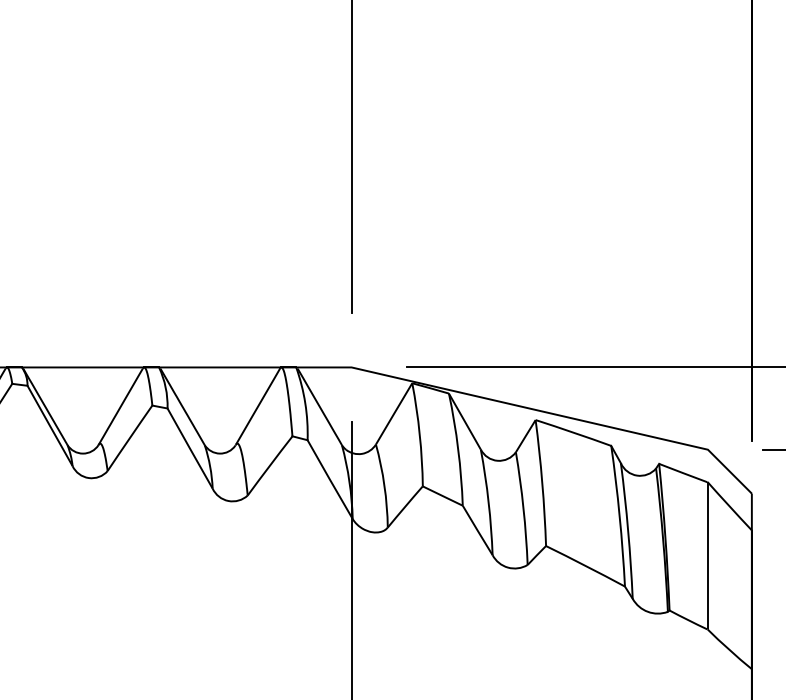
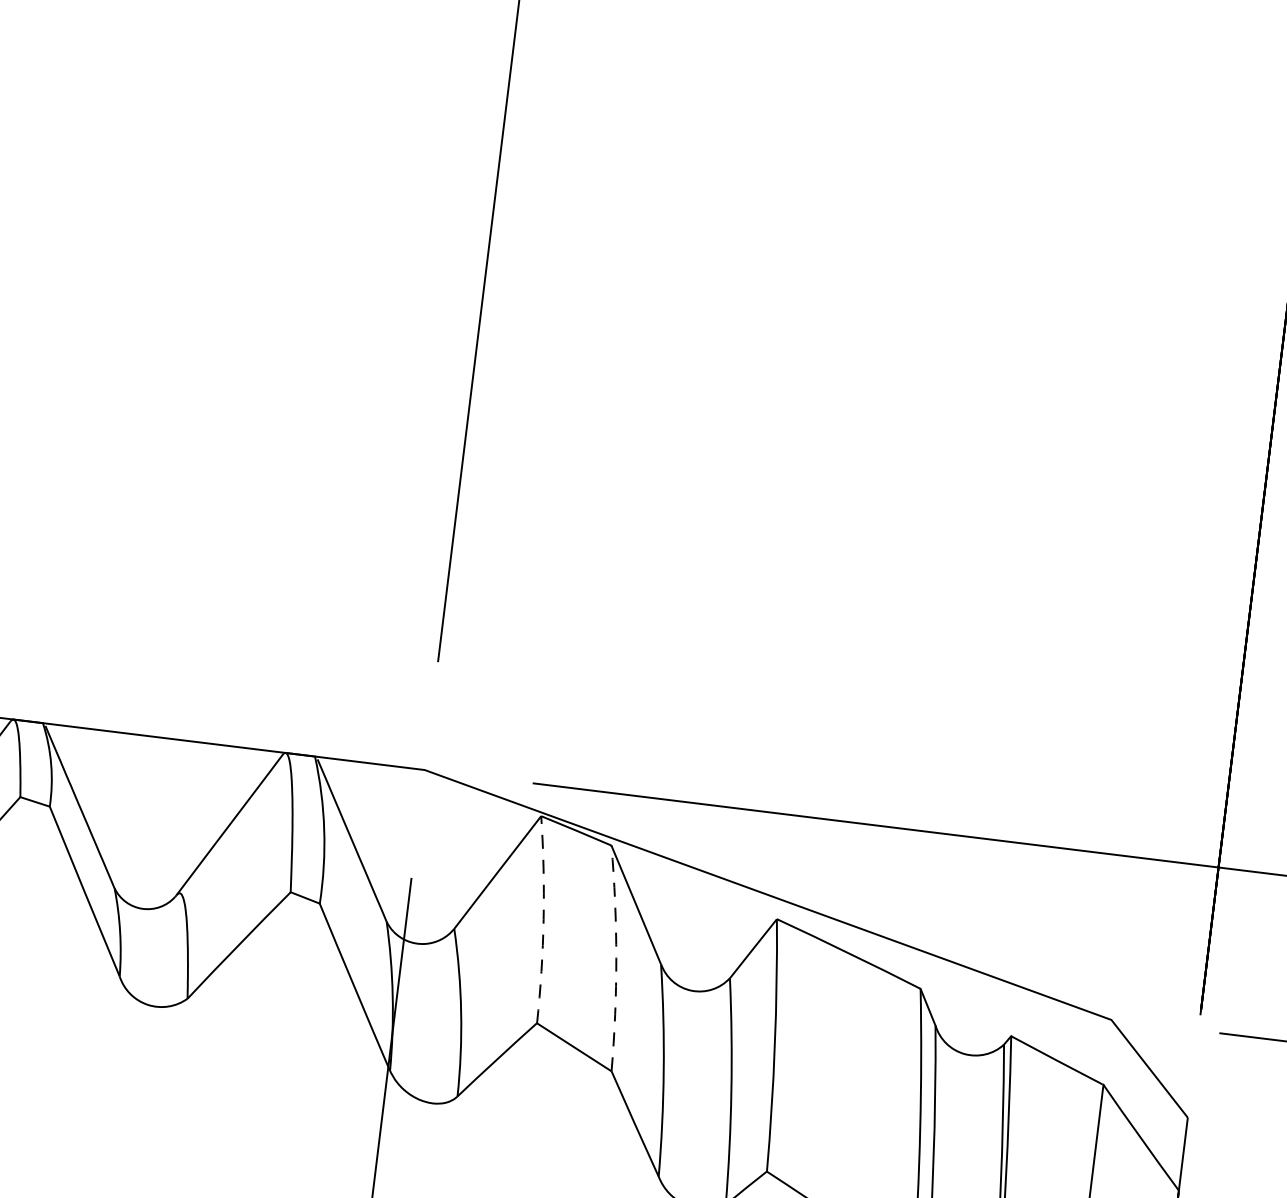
arc: (419, 434) -> (543, 919), solid -> dashed
arc: (458, 449) -> (616, 958), solid -> dashed

